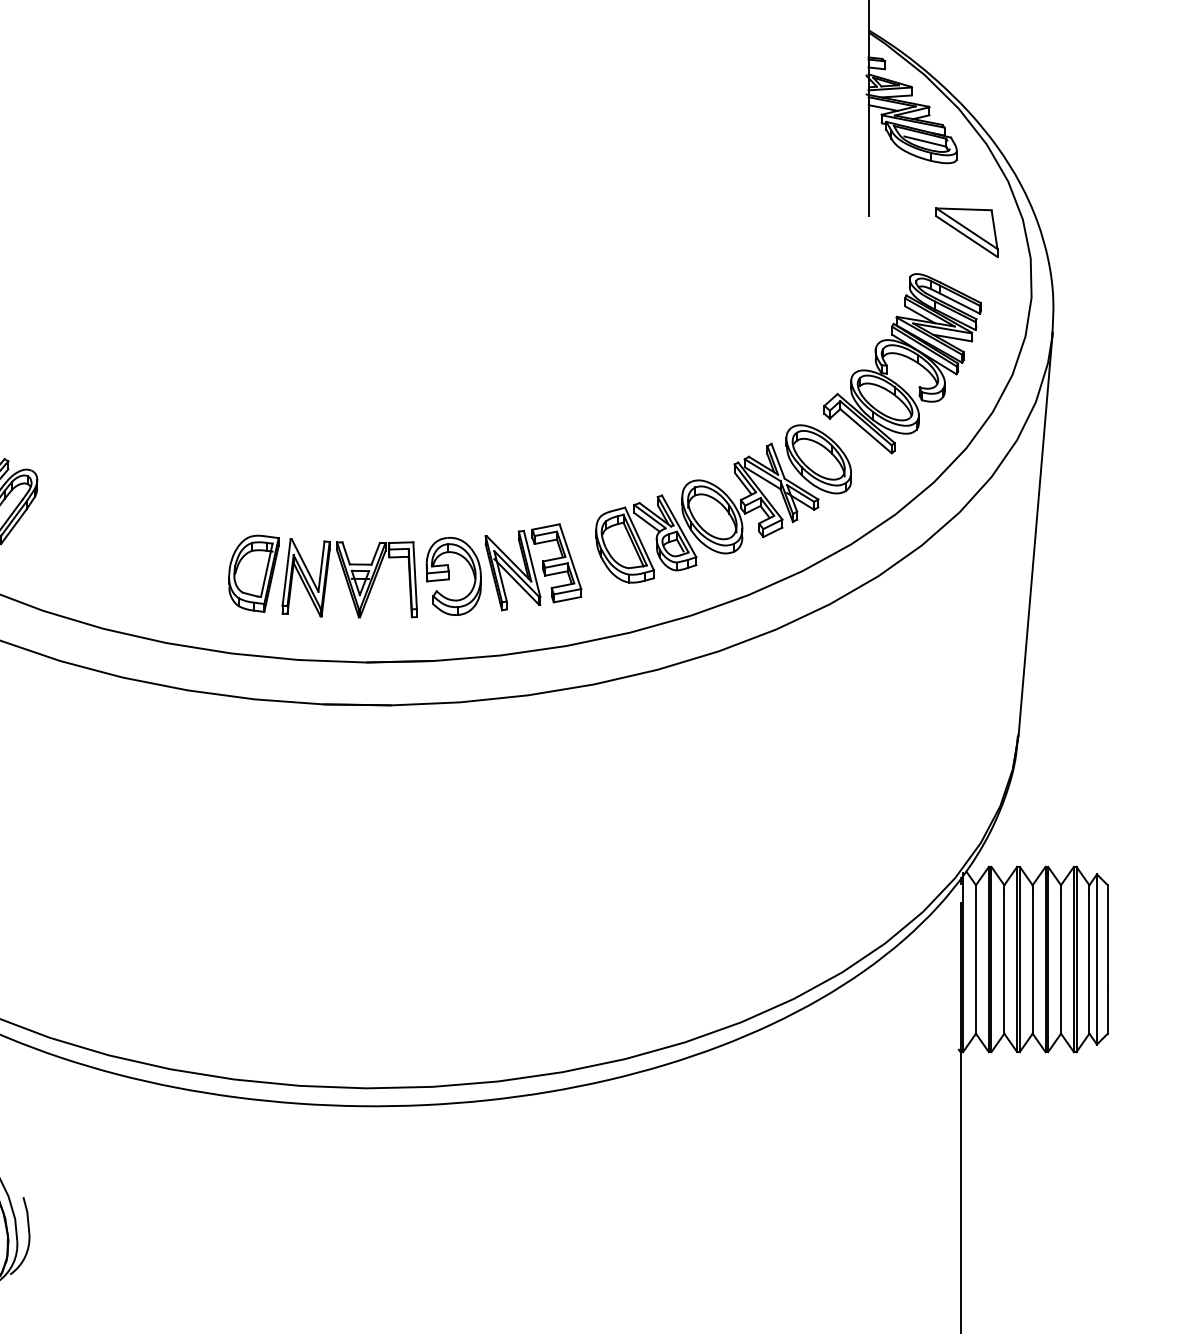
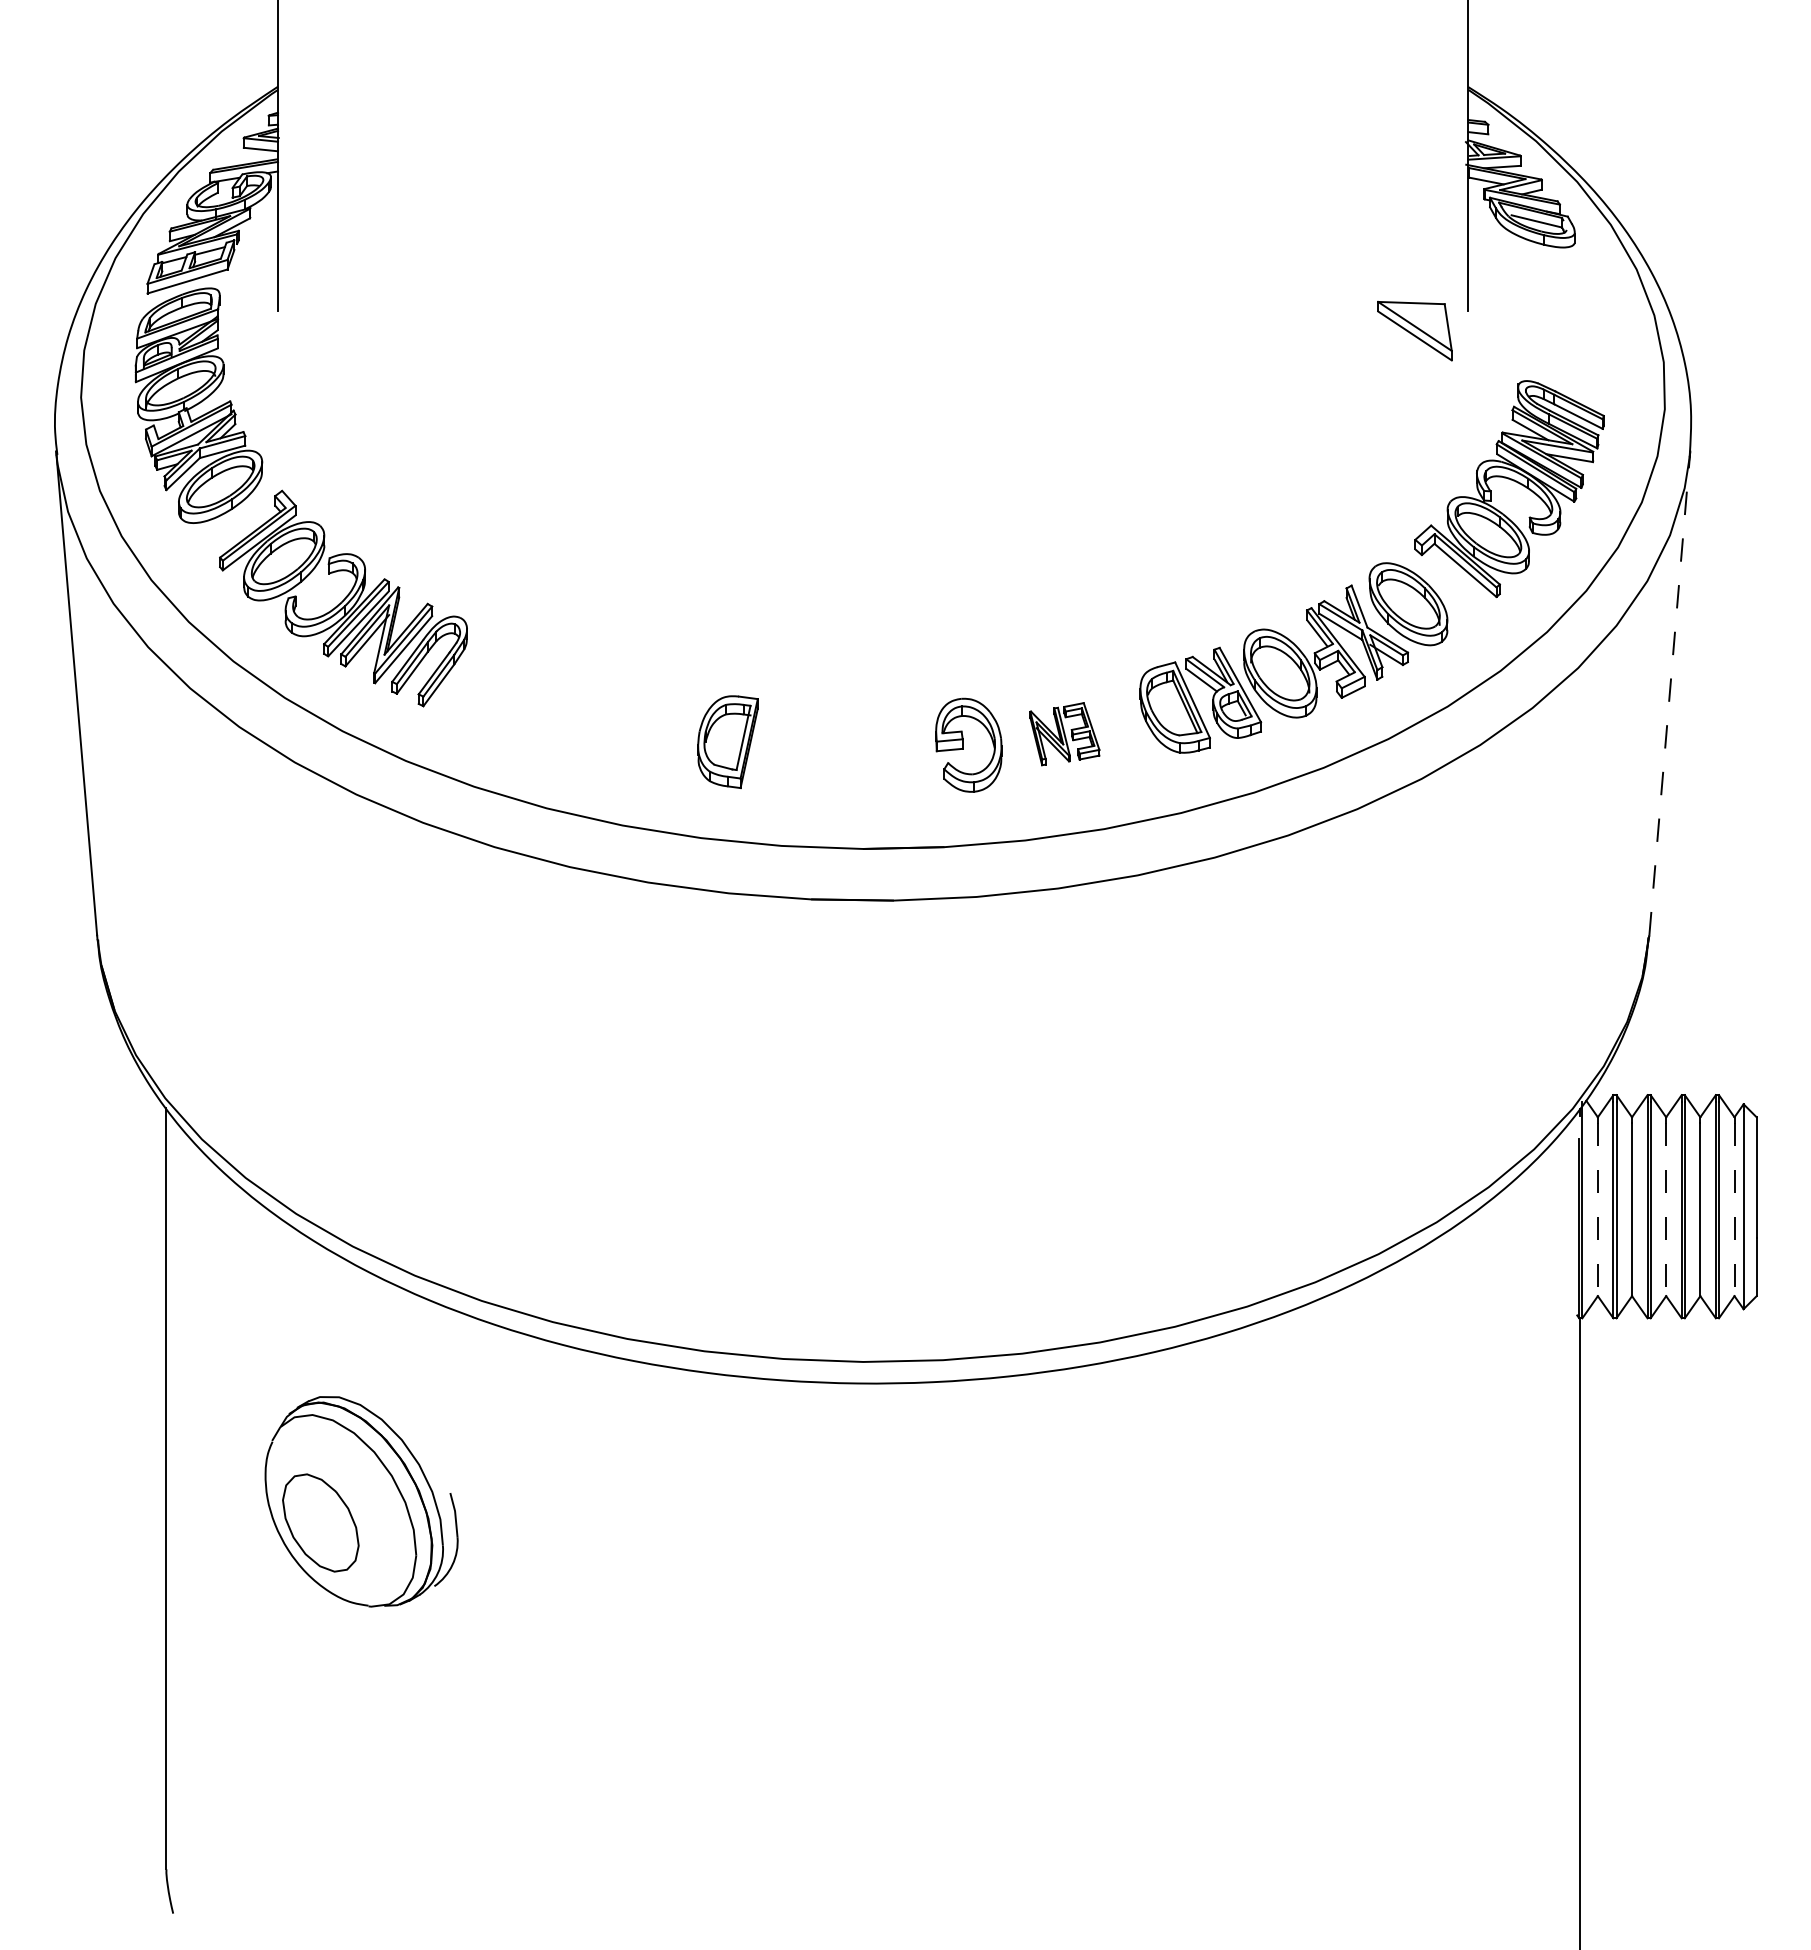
part: (966, 232) -> (1414, 331), moved
line: (1035, 533) -> (1669, 693), solid -> dashed
part: (533, 566) -> (1064, 733), size x0.6
part: (349, 578) -> (843, 747), removed
line: (975, 961) -> (1597, 1209), solid -> dashed
line: (1032, 961) -> (1666, 1209), solid -> dashed
line: (1089, 961) -> (1734, 1209), solid -> dashed

